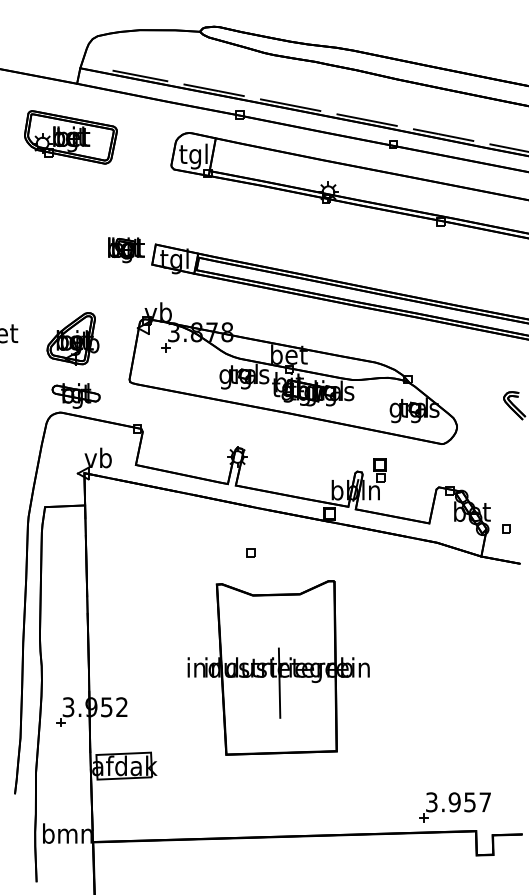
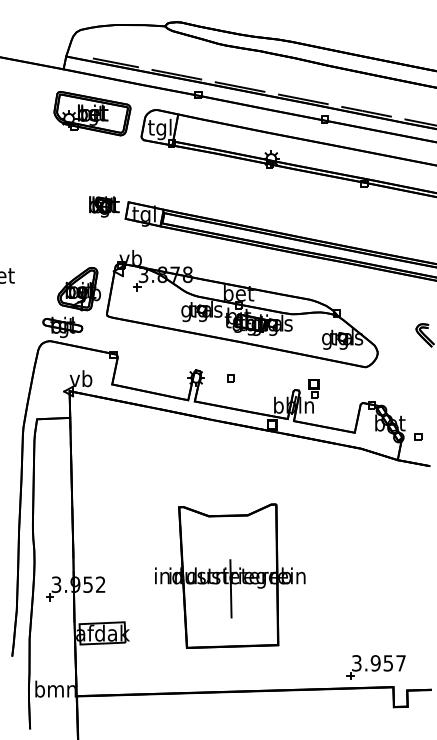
part: (70, 137) -> (92, 113), moved
part: (72, 339) -> (78, 289), moved
part: (249, 553) -> (230, 378), moved
part: (279, 667) -> (230, 575), moved

